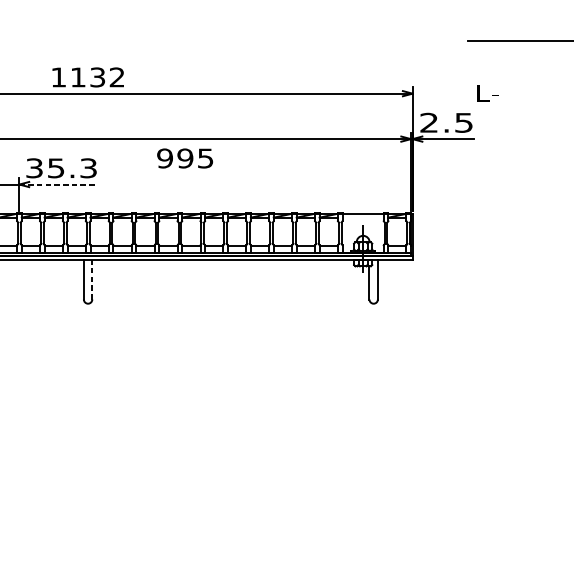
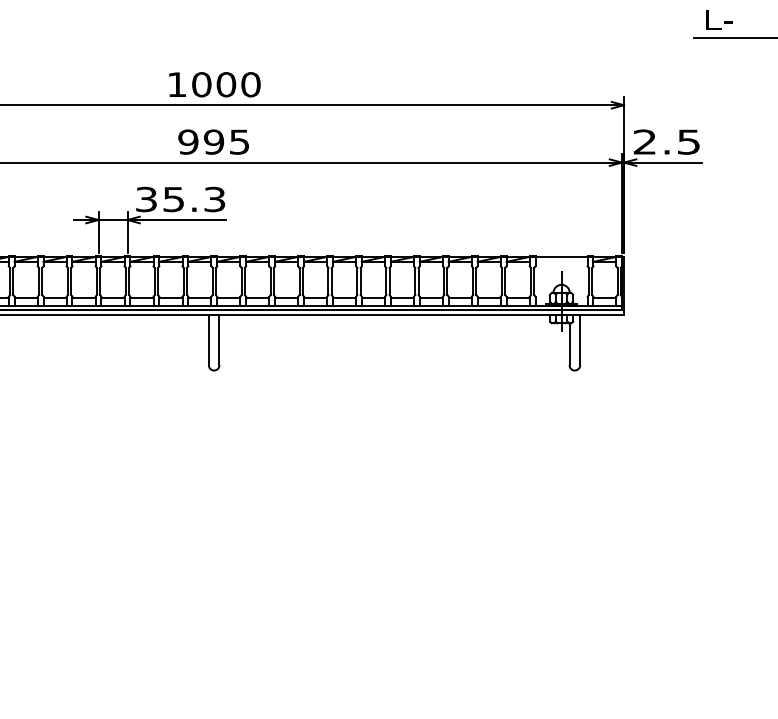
text: (97, 77) -> (226, 84), 1132 -> 1000
text: (488, 93) -> (719, 19), moved
text: (184, 158) -> (213, 141), moved
line: (59, 184) -> (177, 220), dashed -> solid
line: (92, 279) -> (219, 339), dashed -> solid

